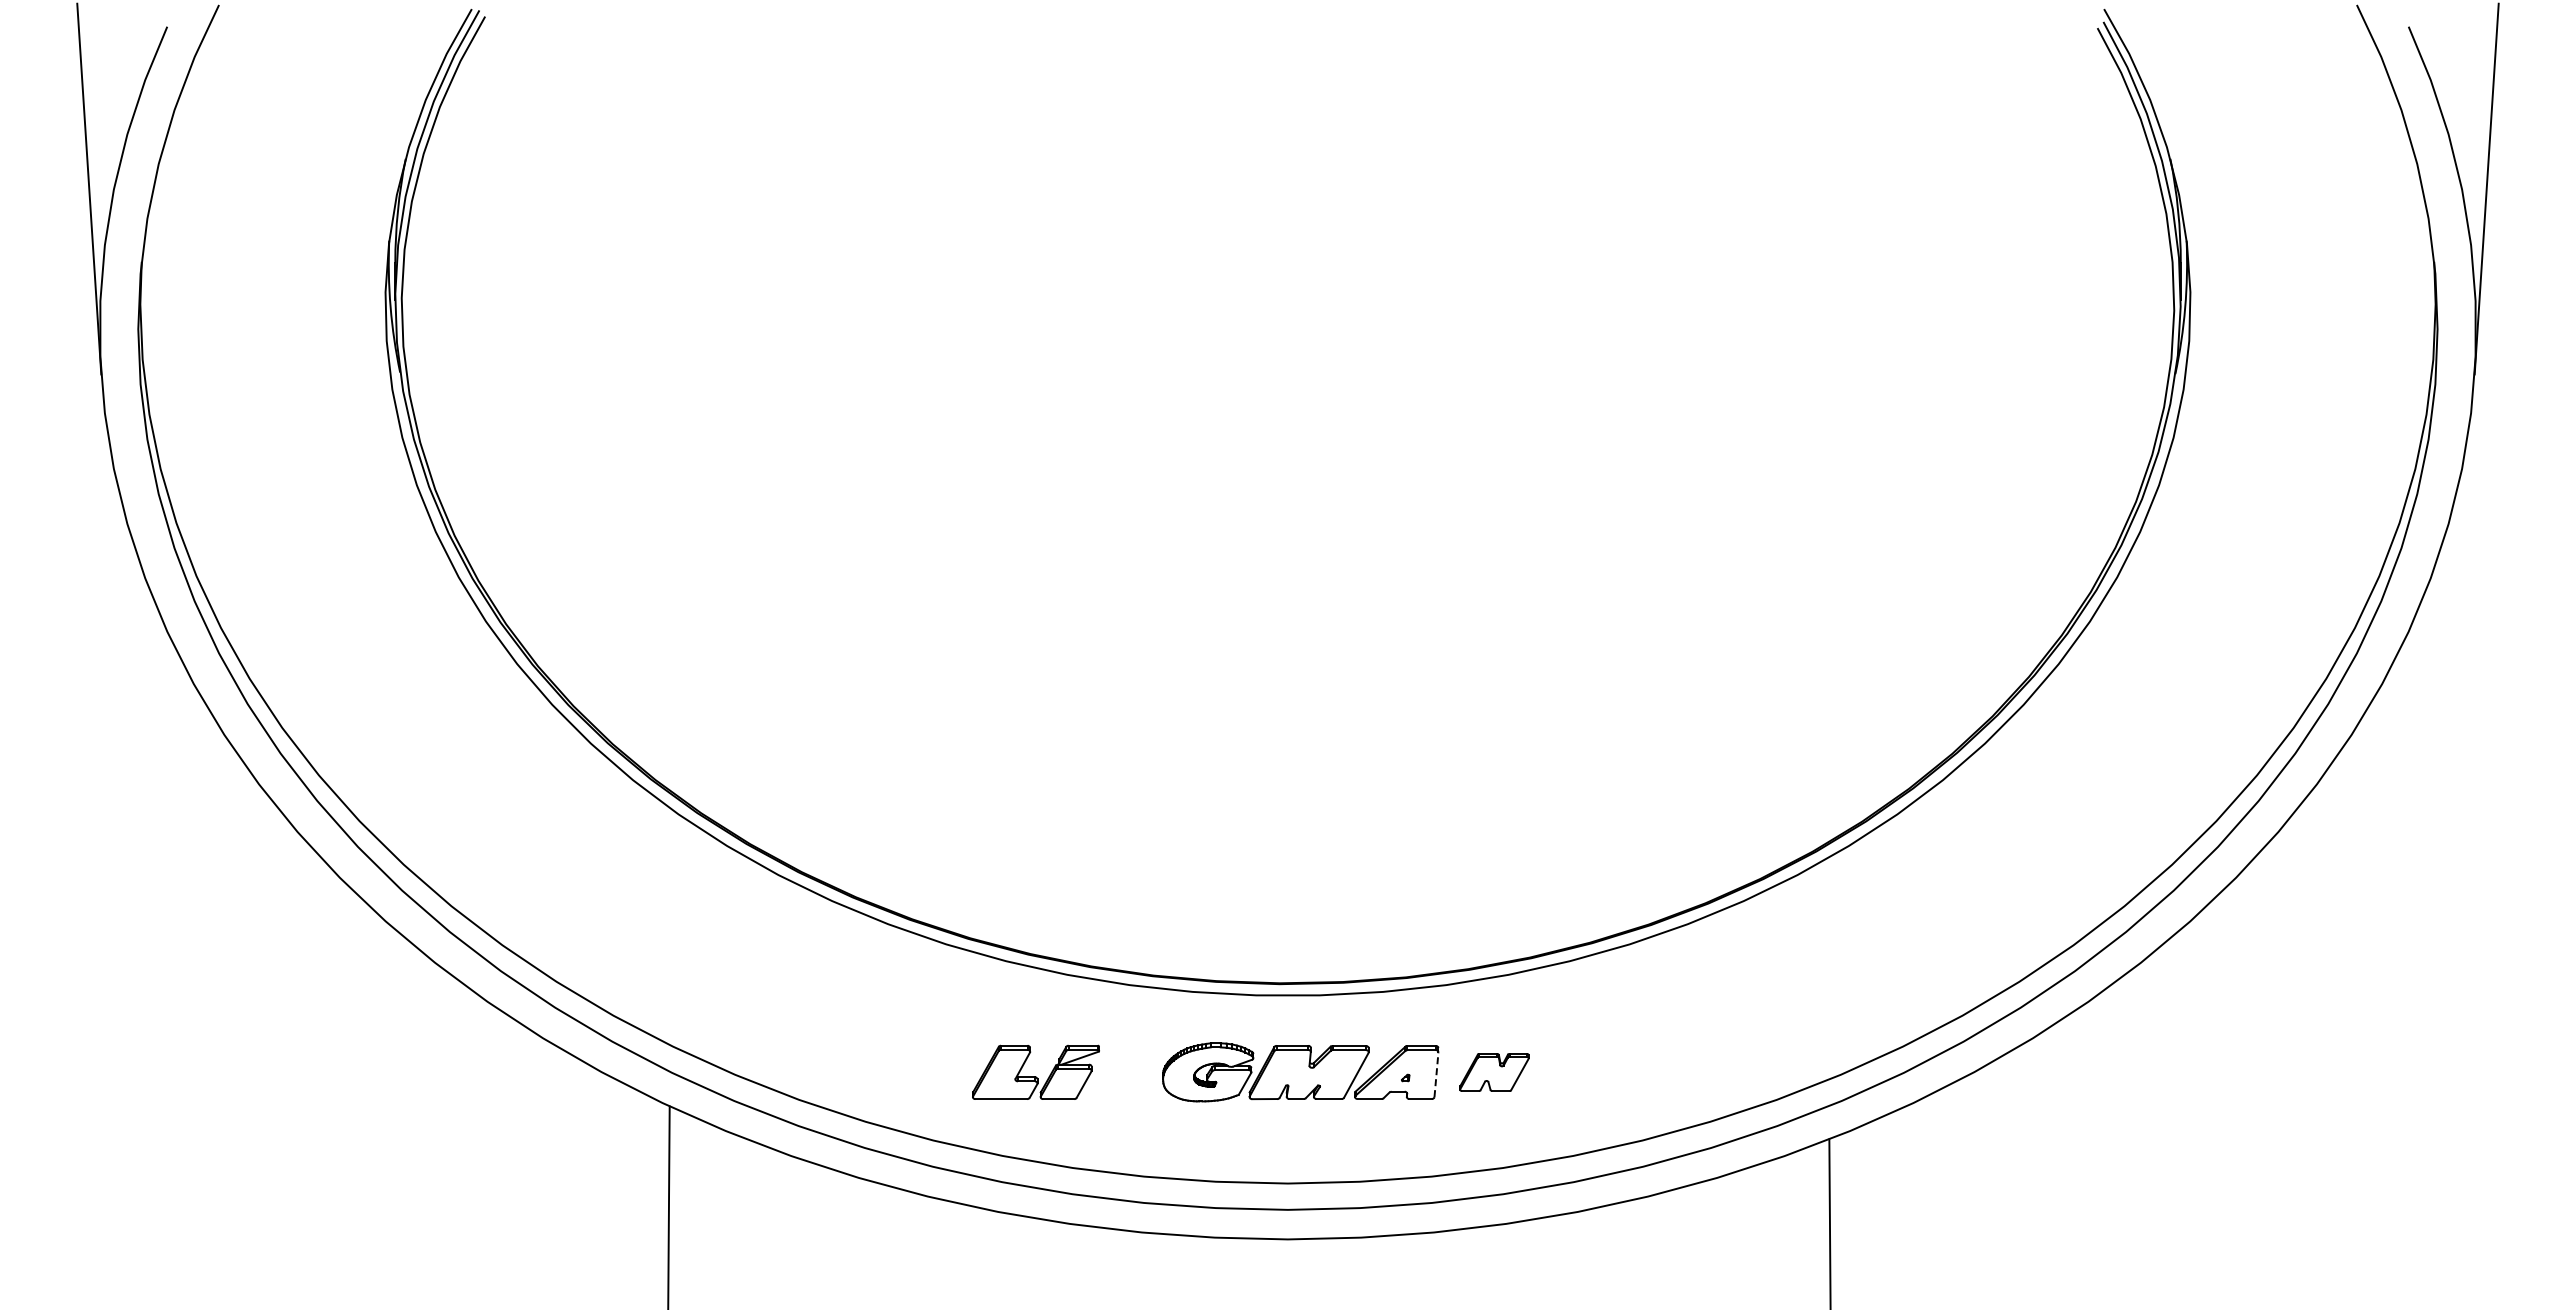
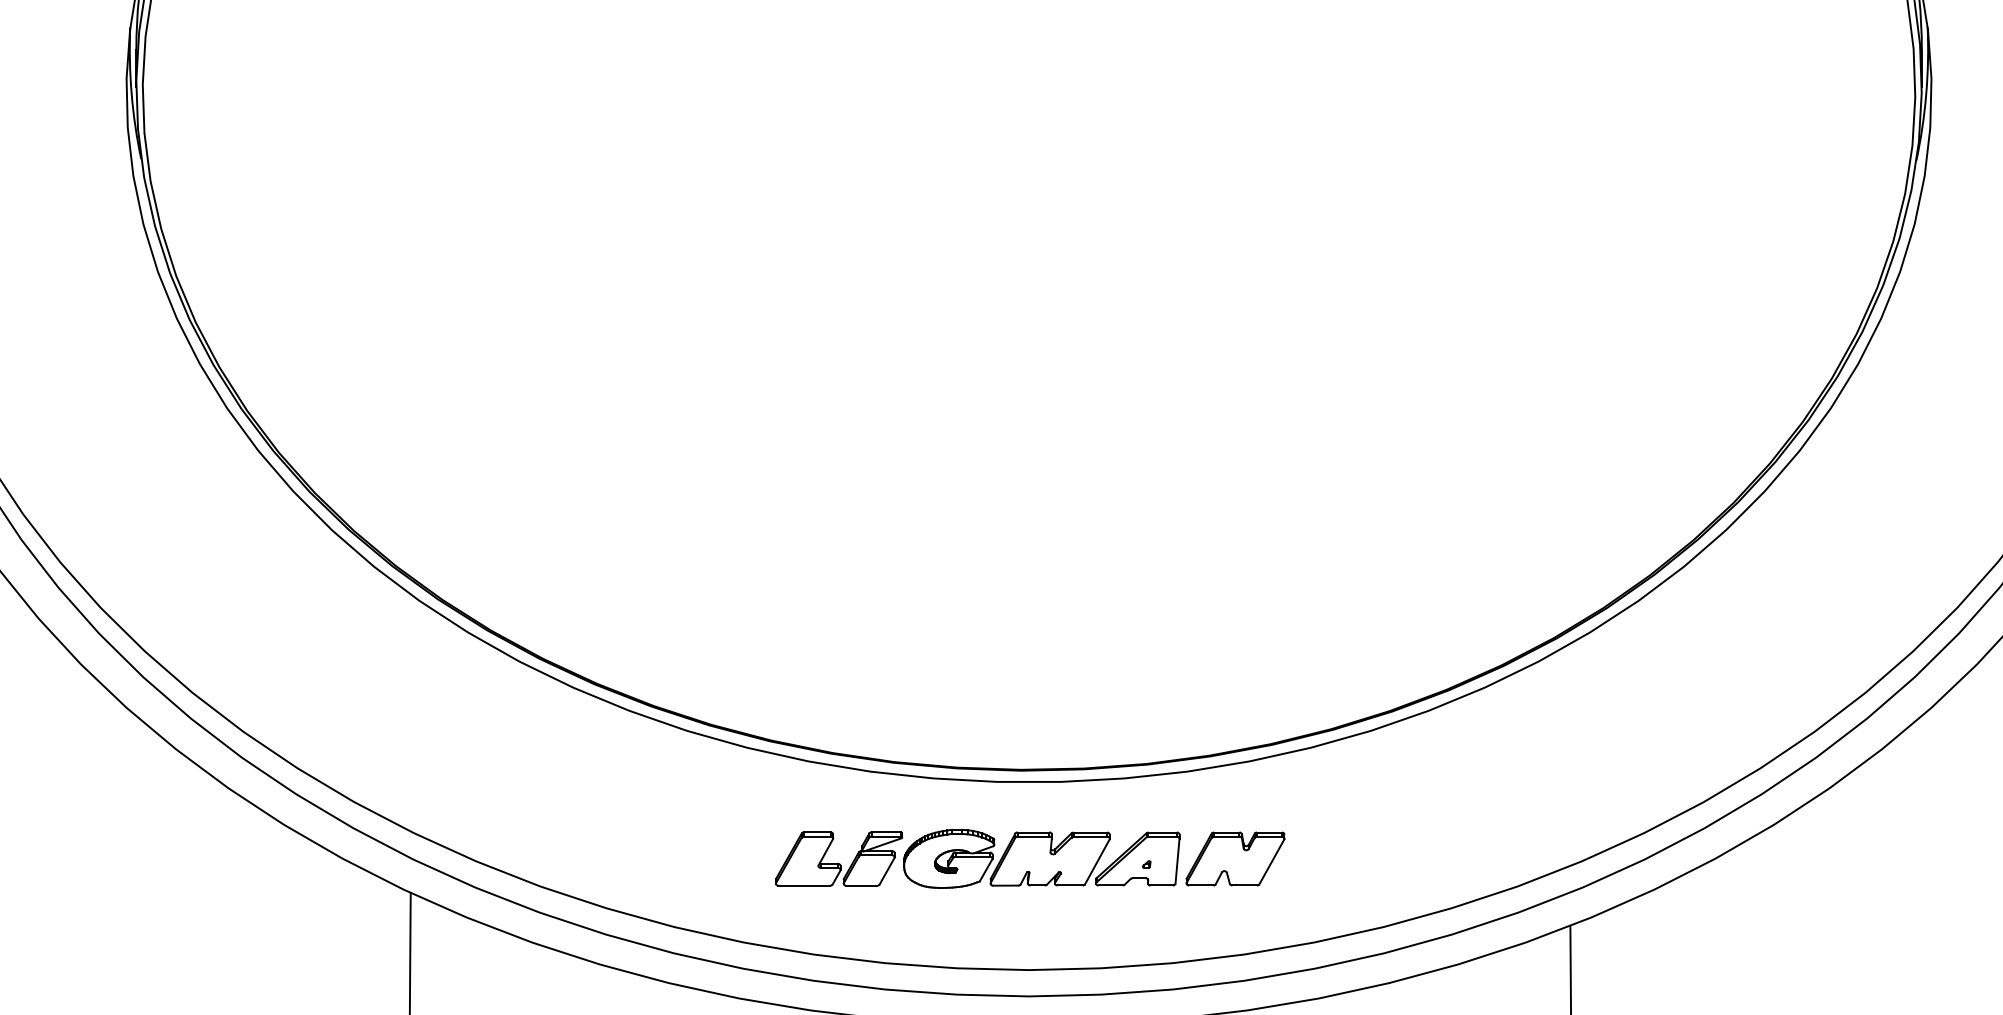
part: (1035, 1071) -> (838, 858), moved
part: (1494, 1072) -> (1235, 859), size x1.43
line: (1436, 1074) -> (1177, 861), dashed -> solid

